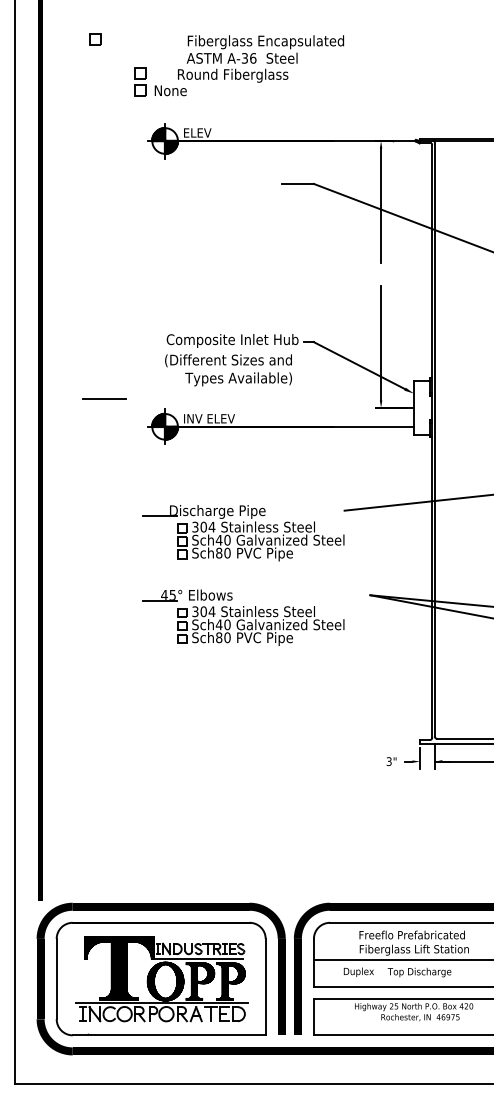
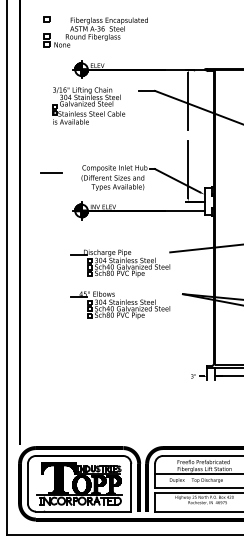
part: (237, 65) -> (95, 32), moved
part: (179, 213) -> (88, 105), added
line: (104, 397) -> (51, 172), moved

